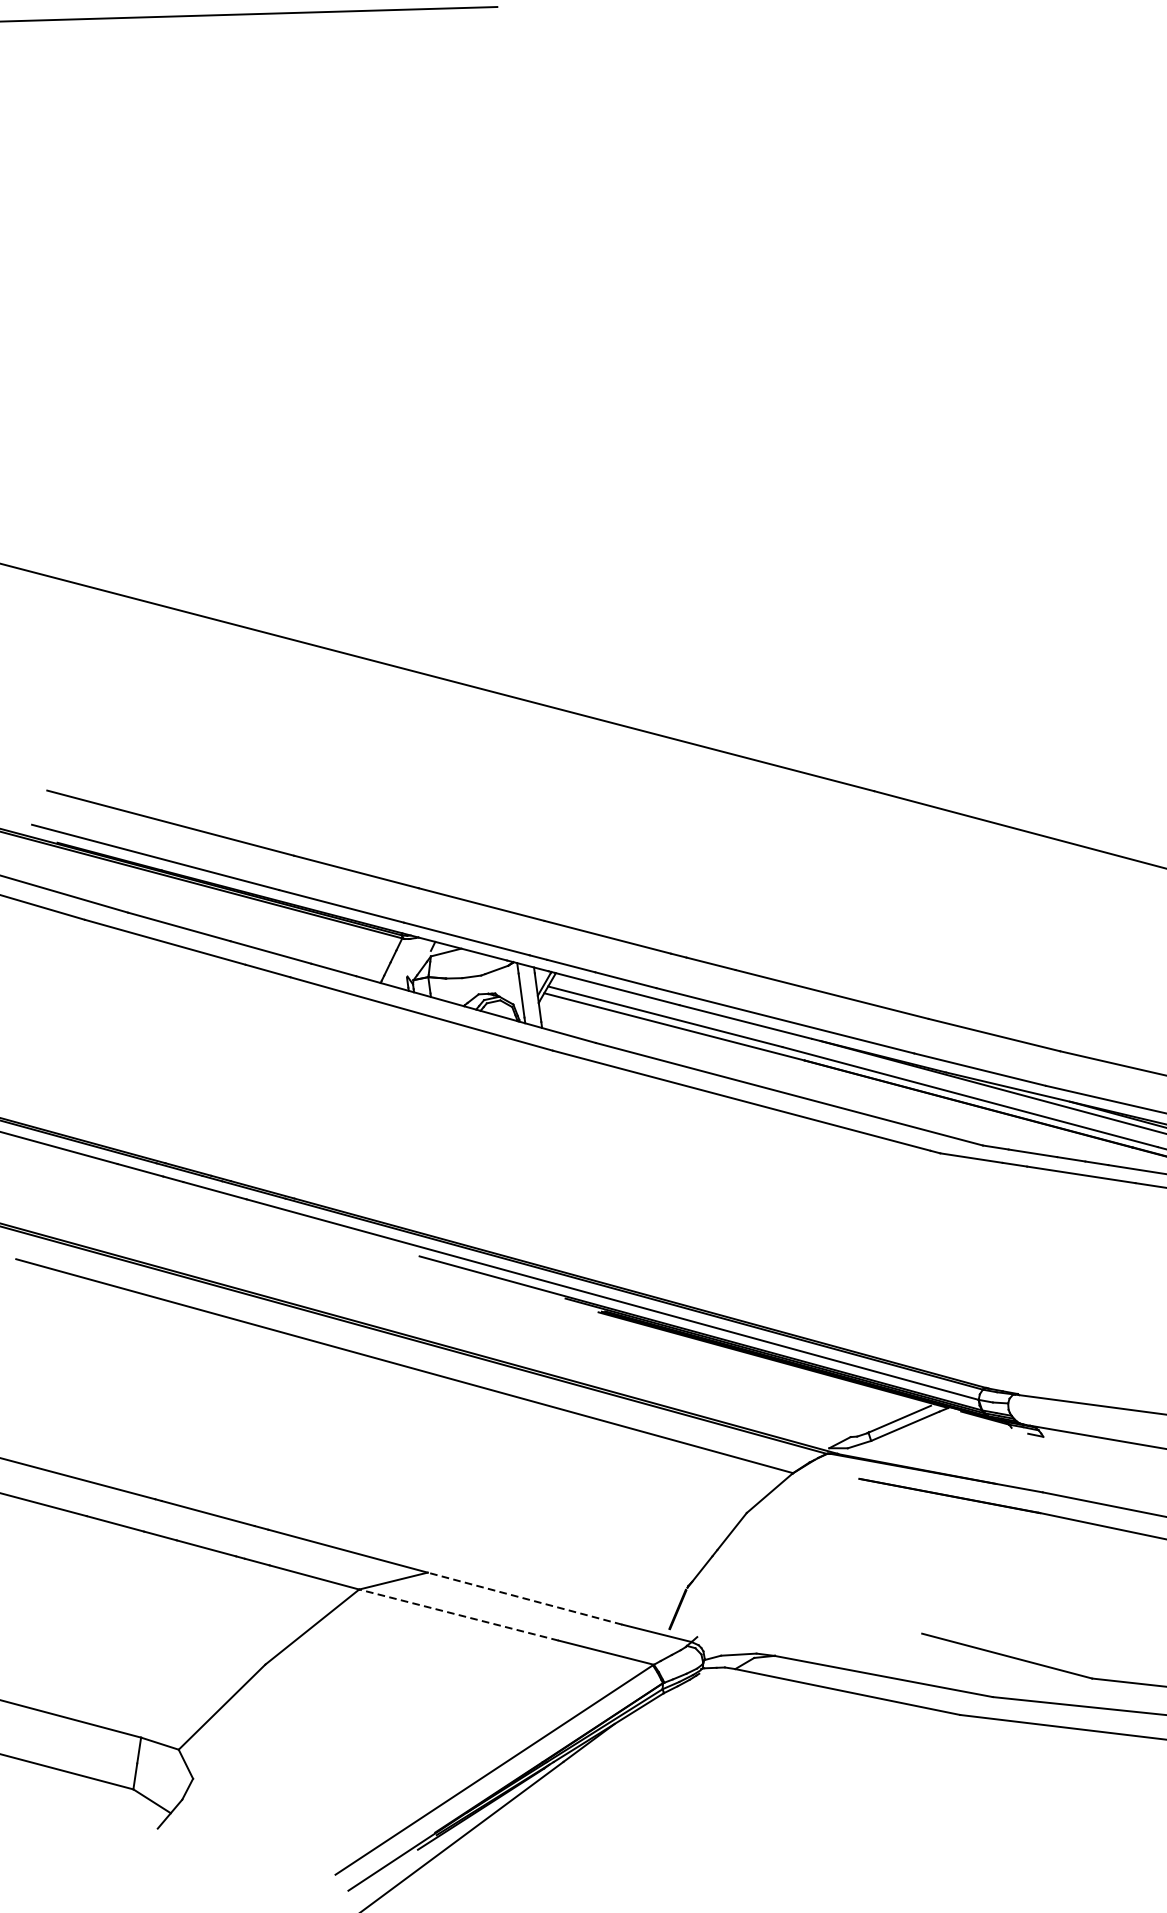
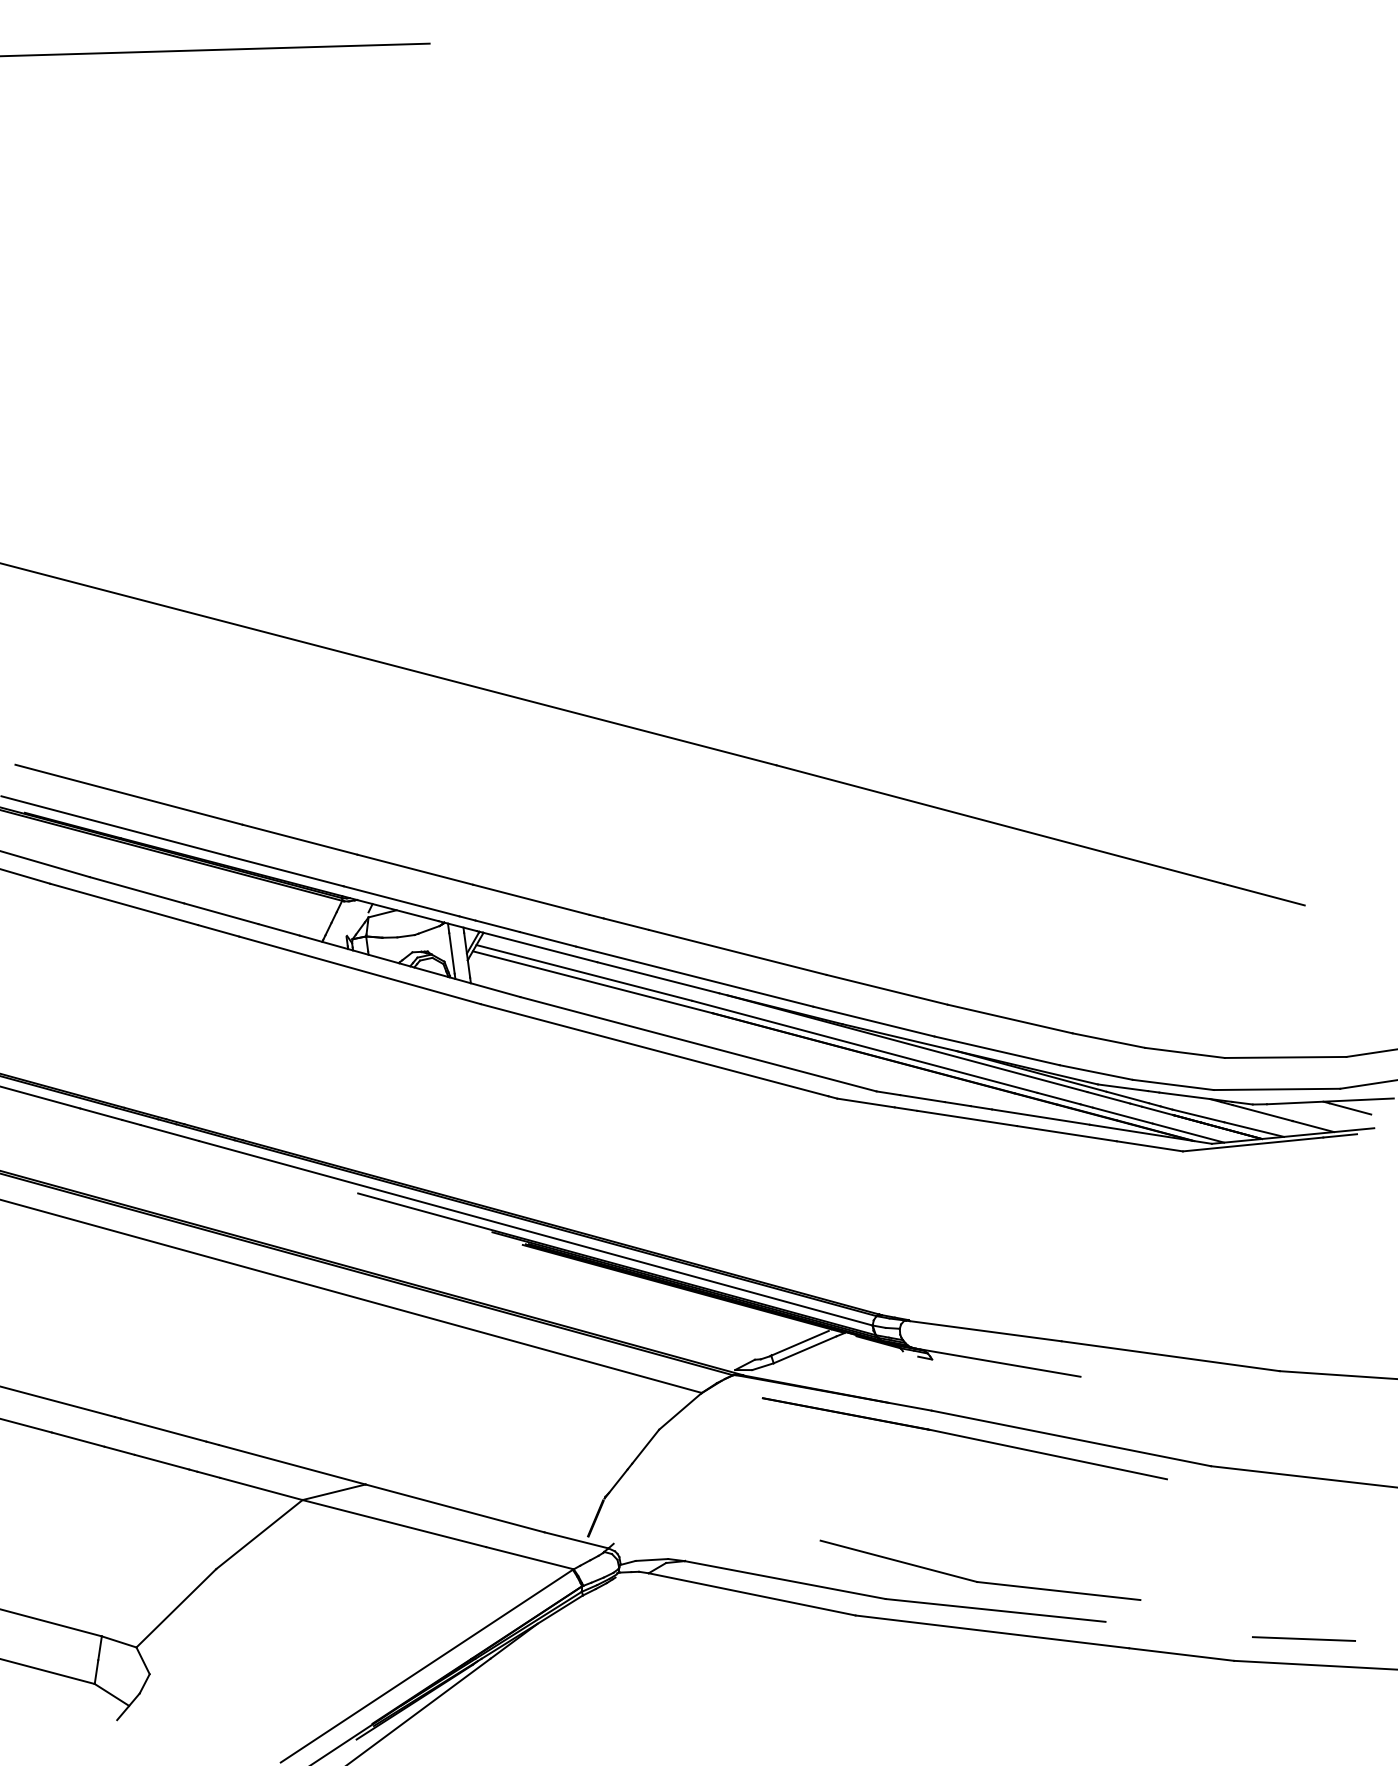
line: (525, 1598) -> (455, 1508), dashed -> solid
line: (459, 1615) -> (394, 1523), dashed -> solid

